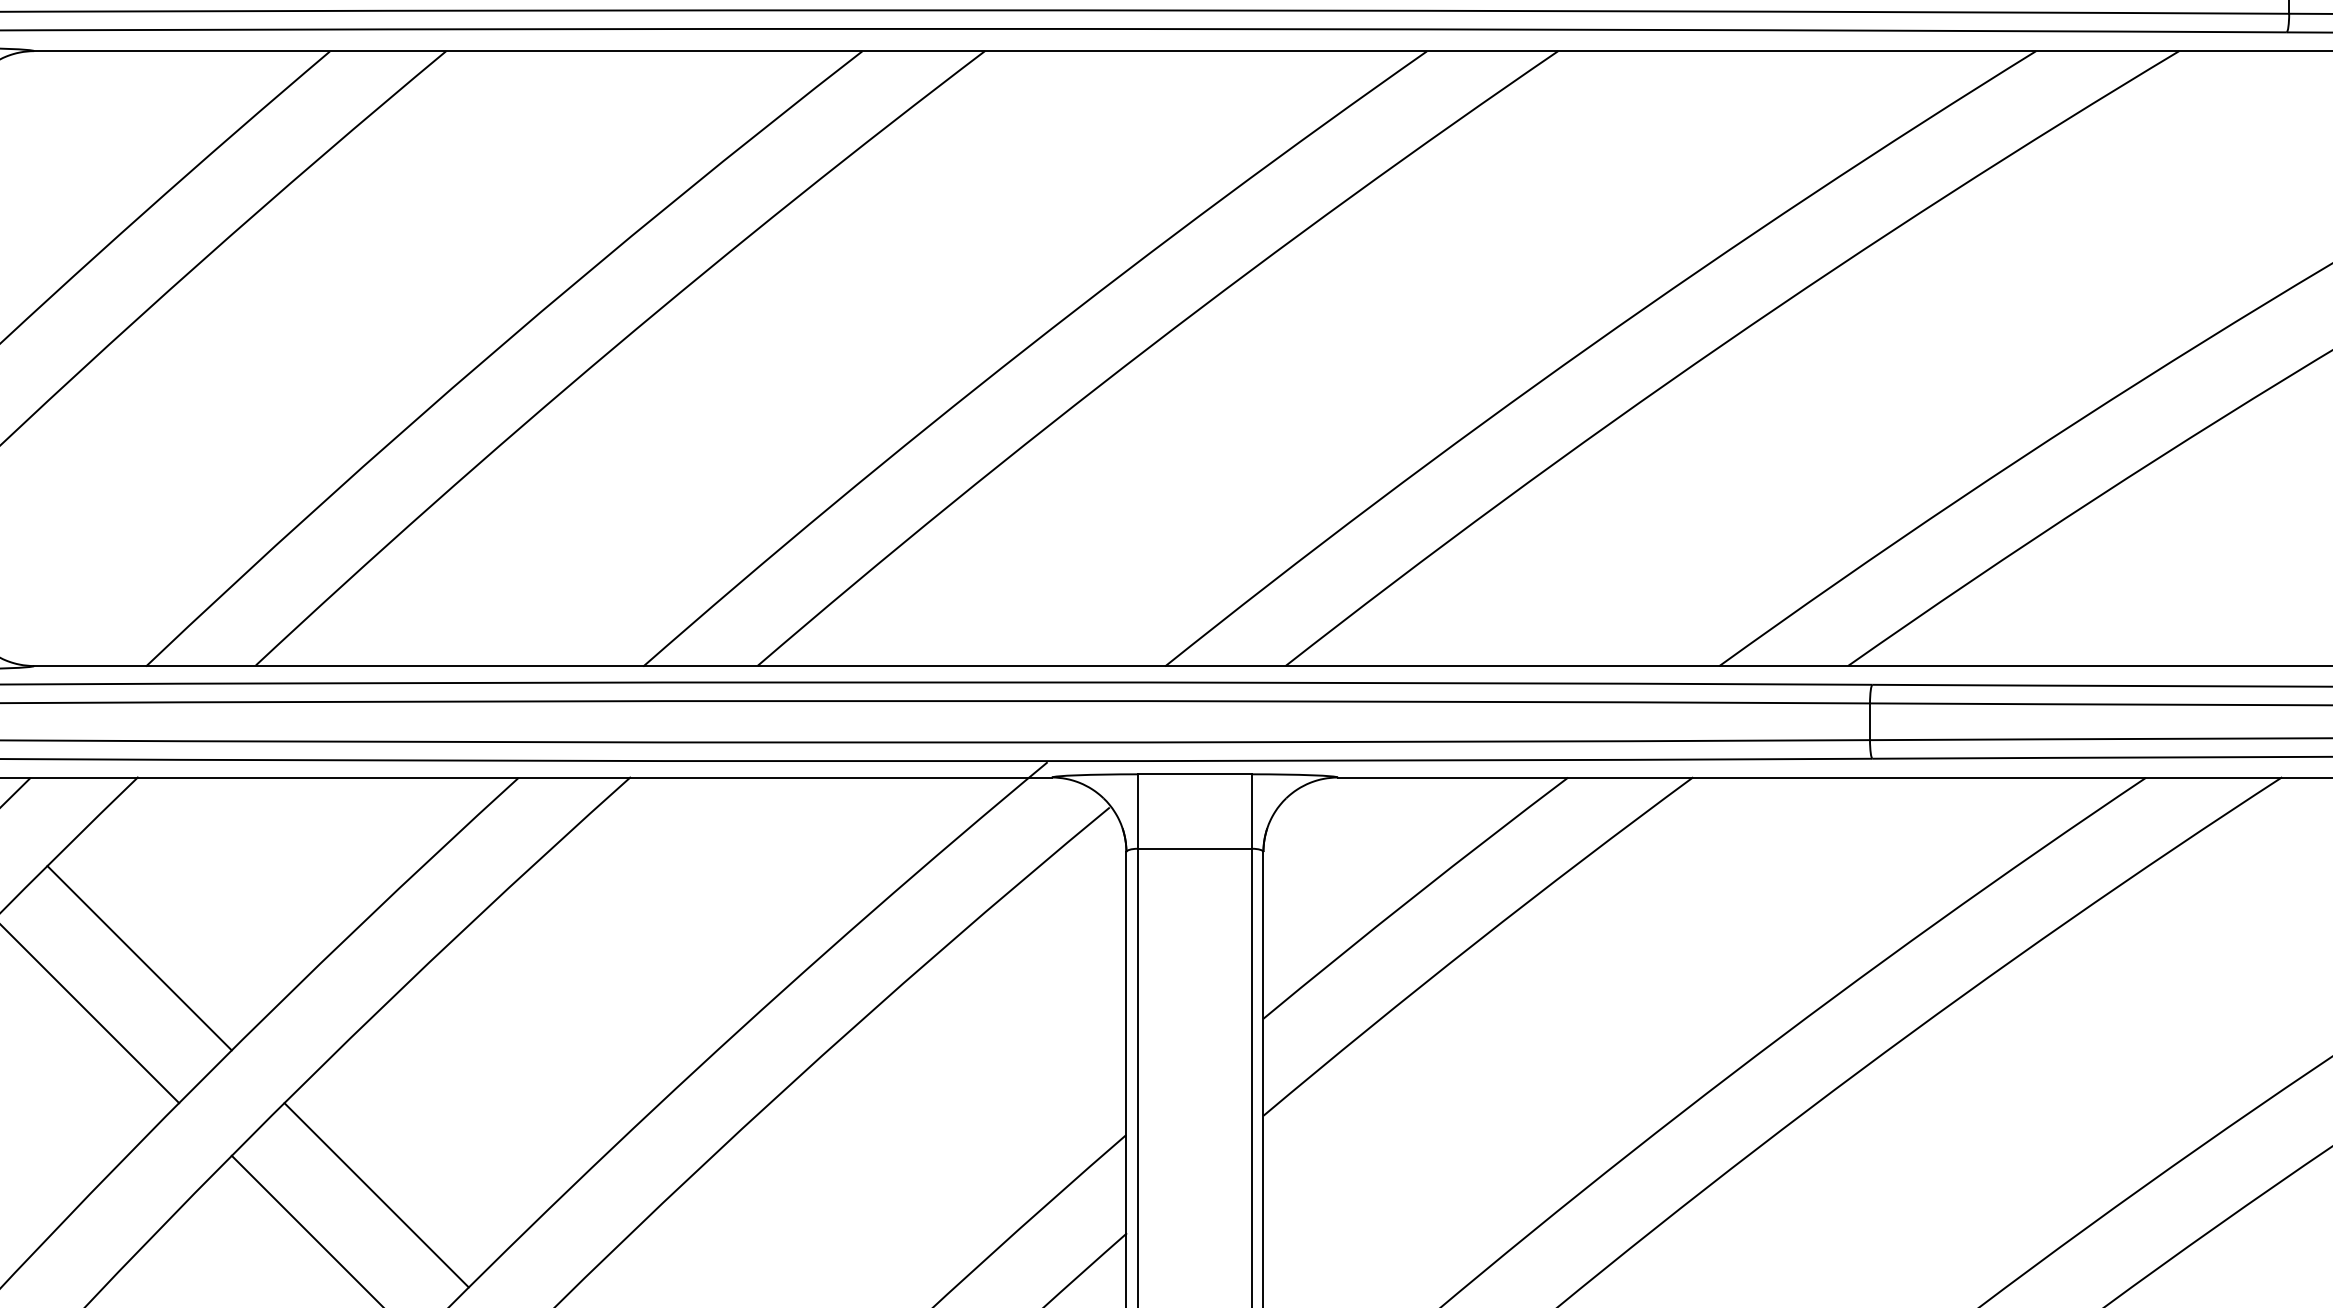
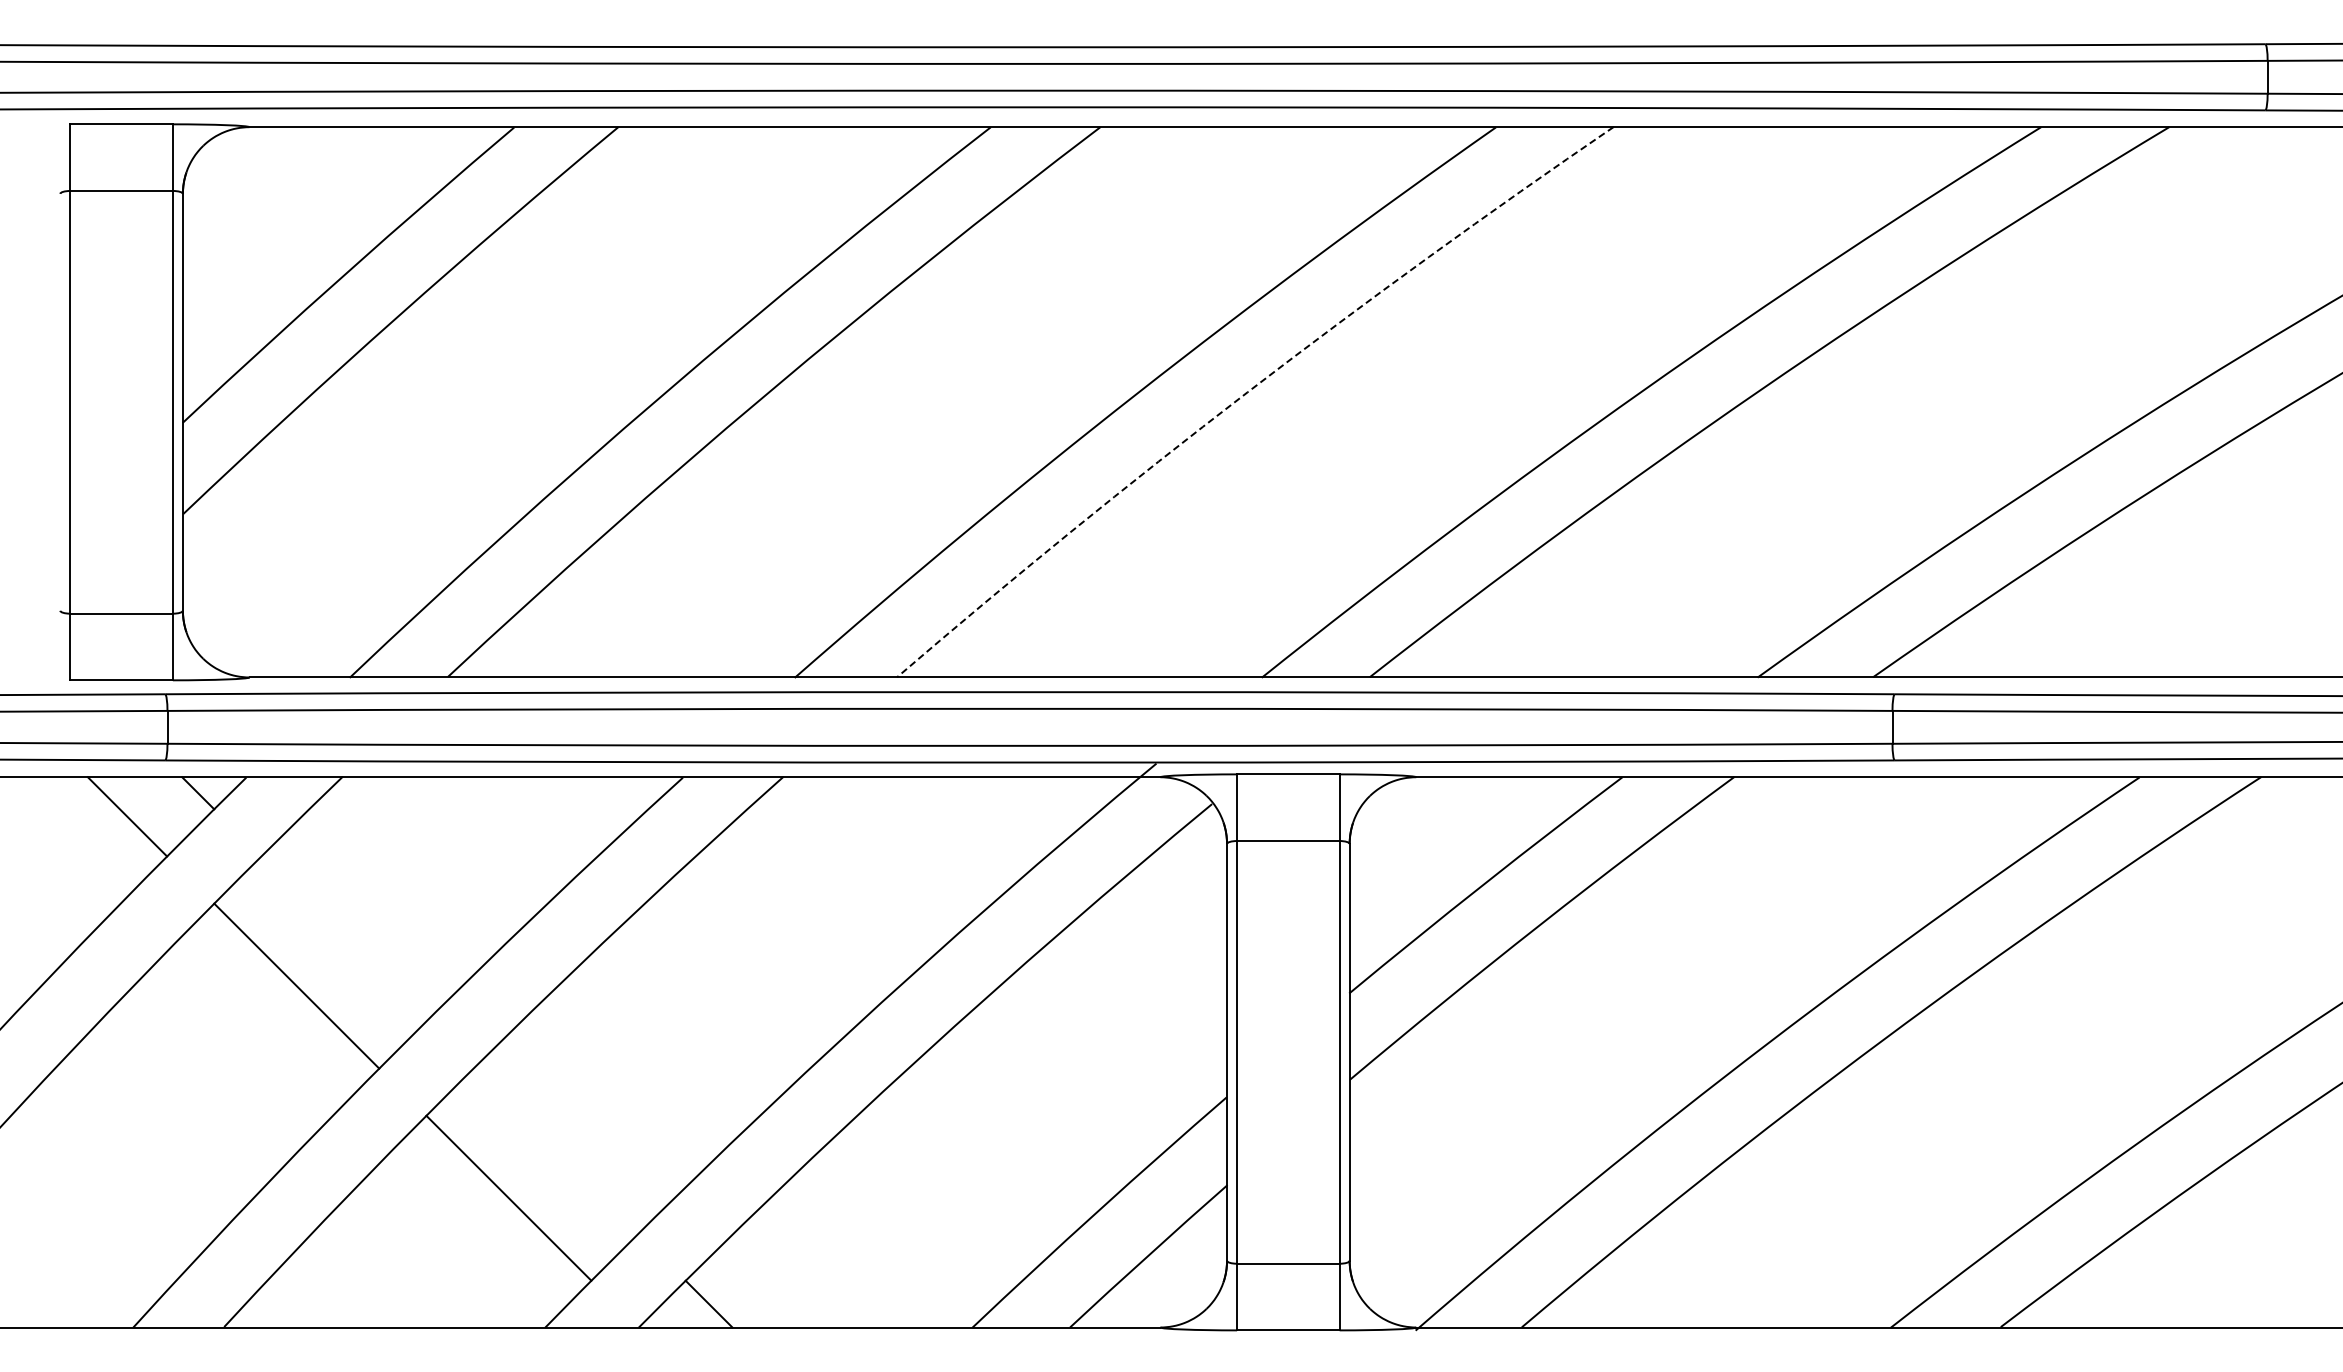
arc: (1149, 347) -> (1247, 392), solid -> dashed
line: (139, 957) -> (343, 938), removed
line: (376, 1194) -> (555, 1150), removed

